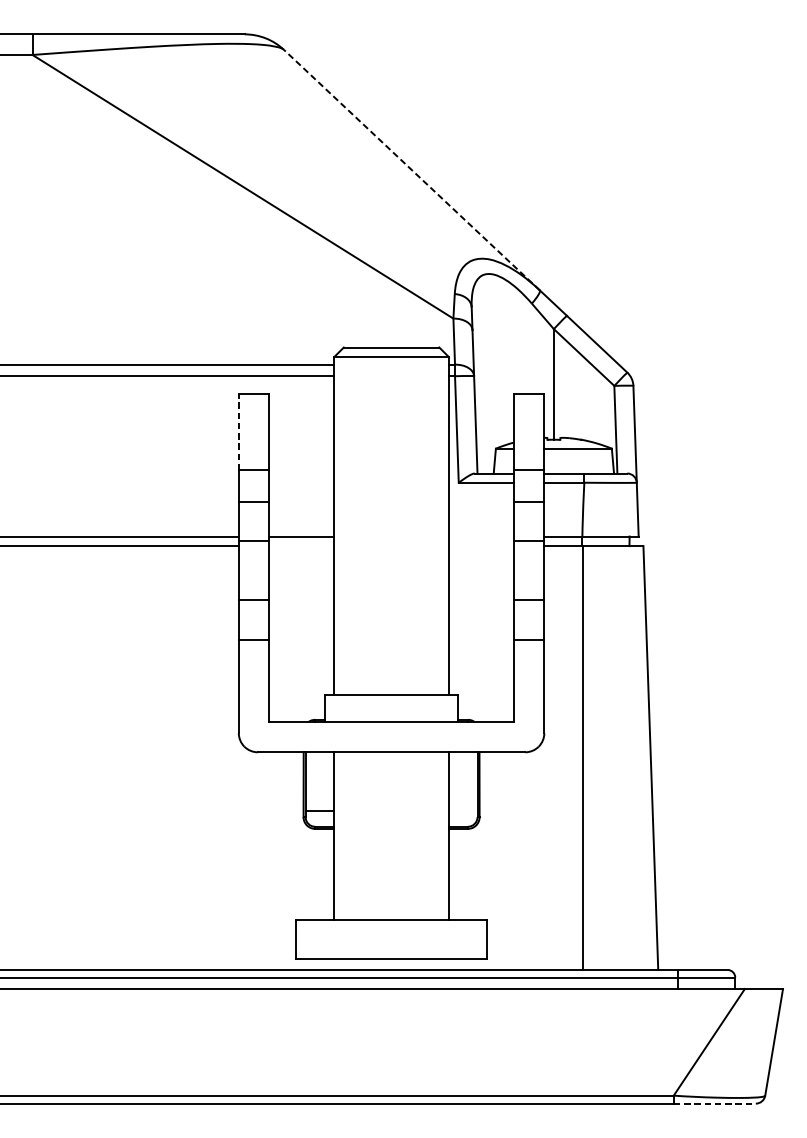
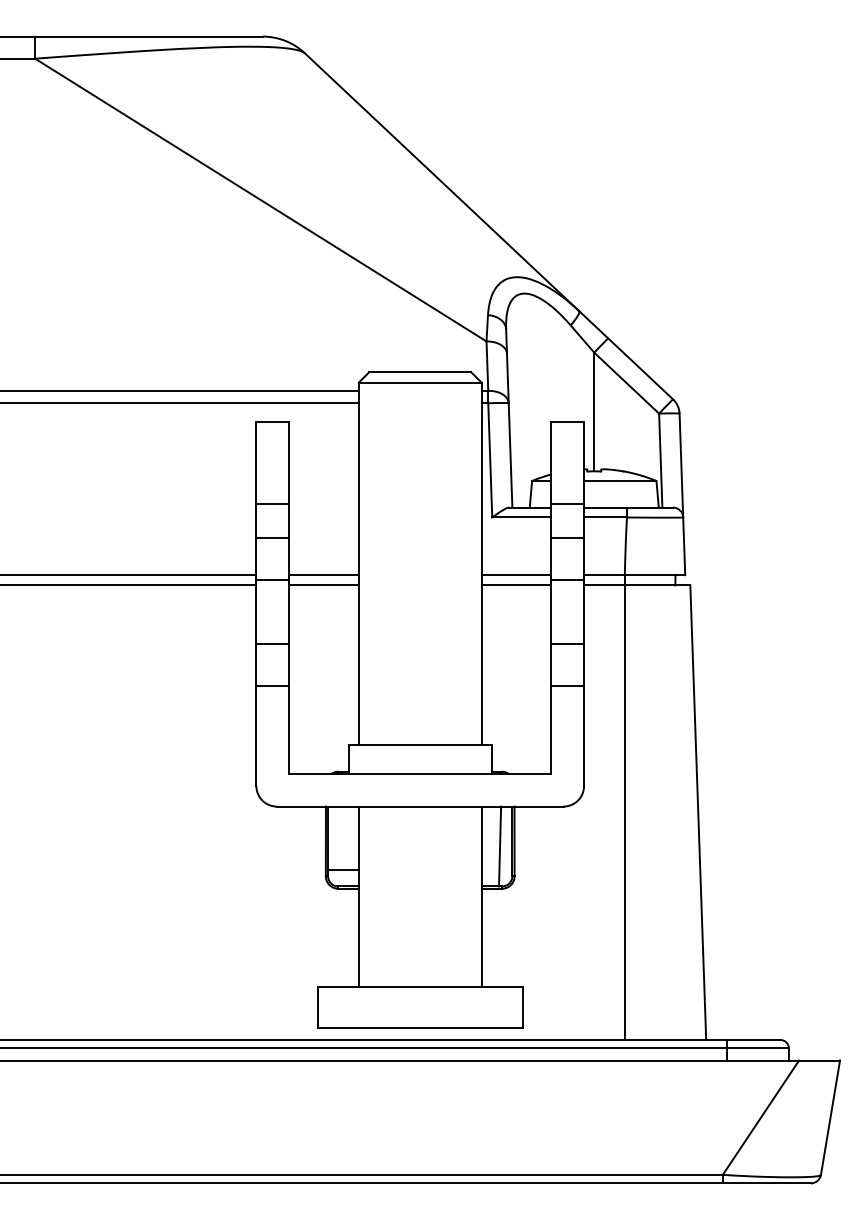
line: (411, 169) -> (441, 181), dashed -> solid
line: (238, 432) -> (256, 463), dashed -> solid
line: (481, 536) -> (516, 575), added
line: (301, 546) -> (323, 585), added
line: (481, 546) -> (516, 585), added
line: (466, 789) -> (500, 846), added
line: (715, 1103) -> (767, 1183), dashed -> solid

